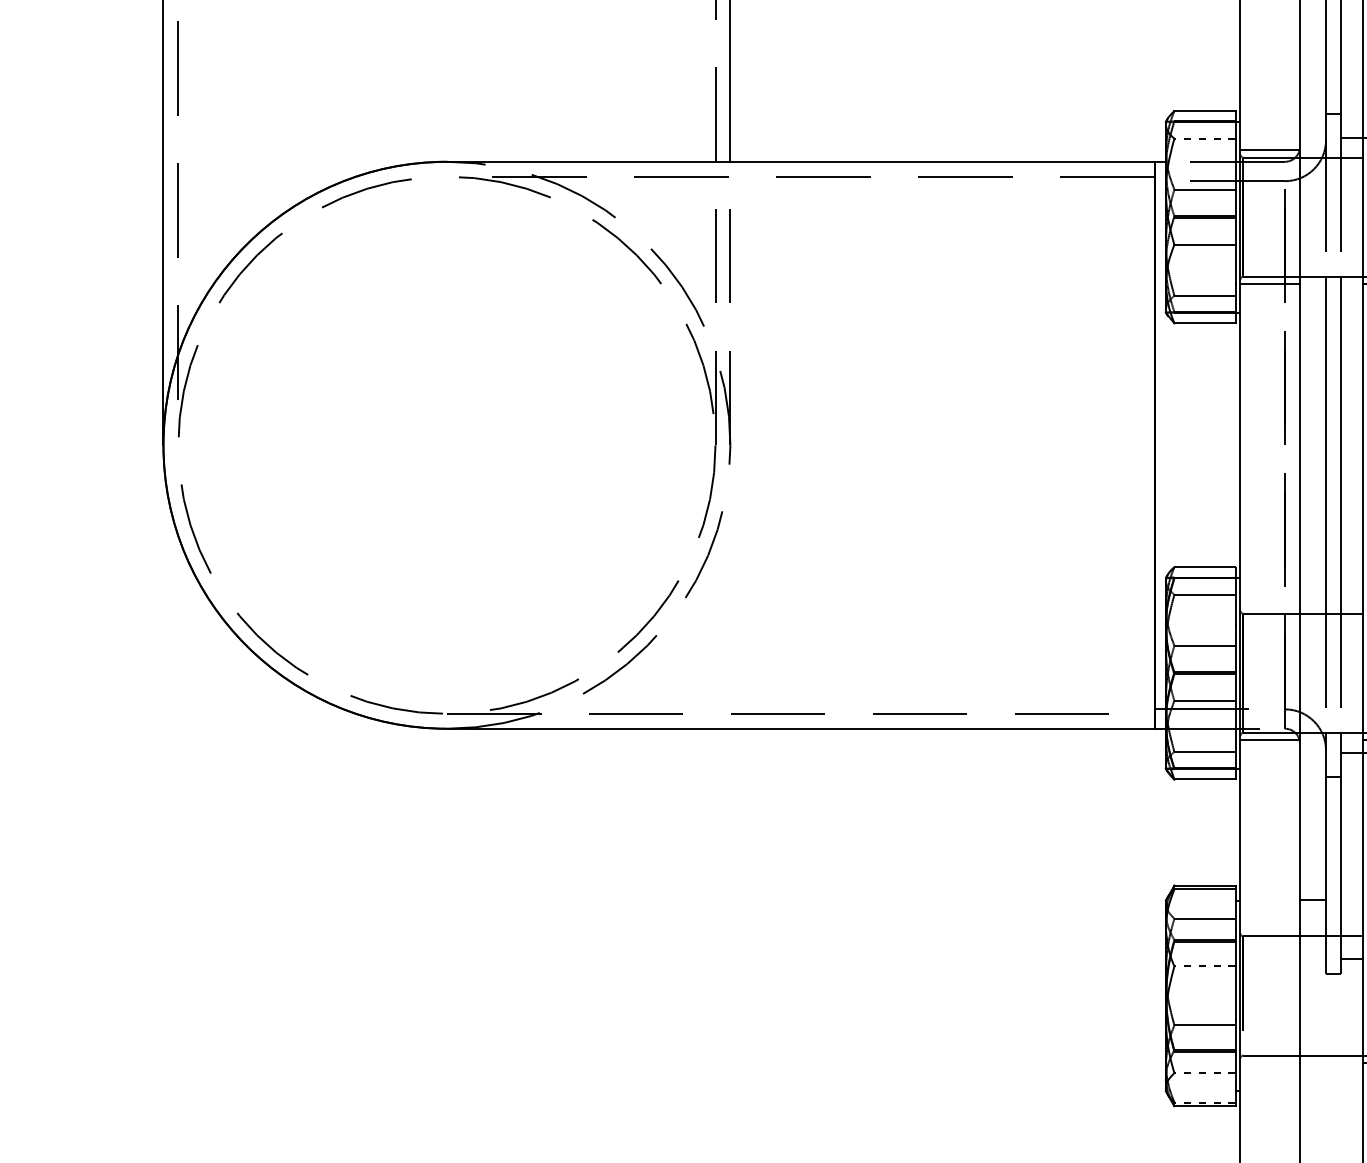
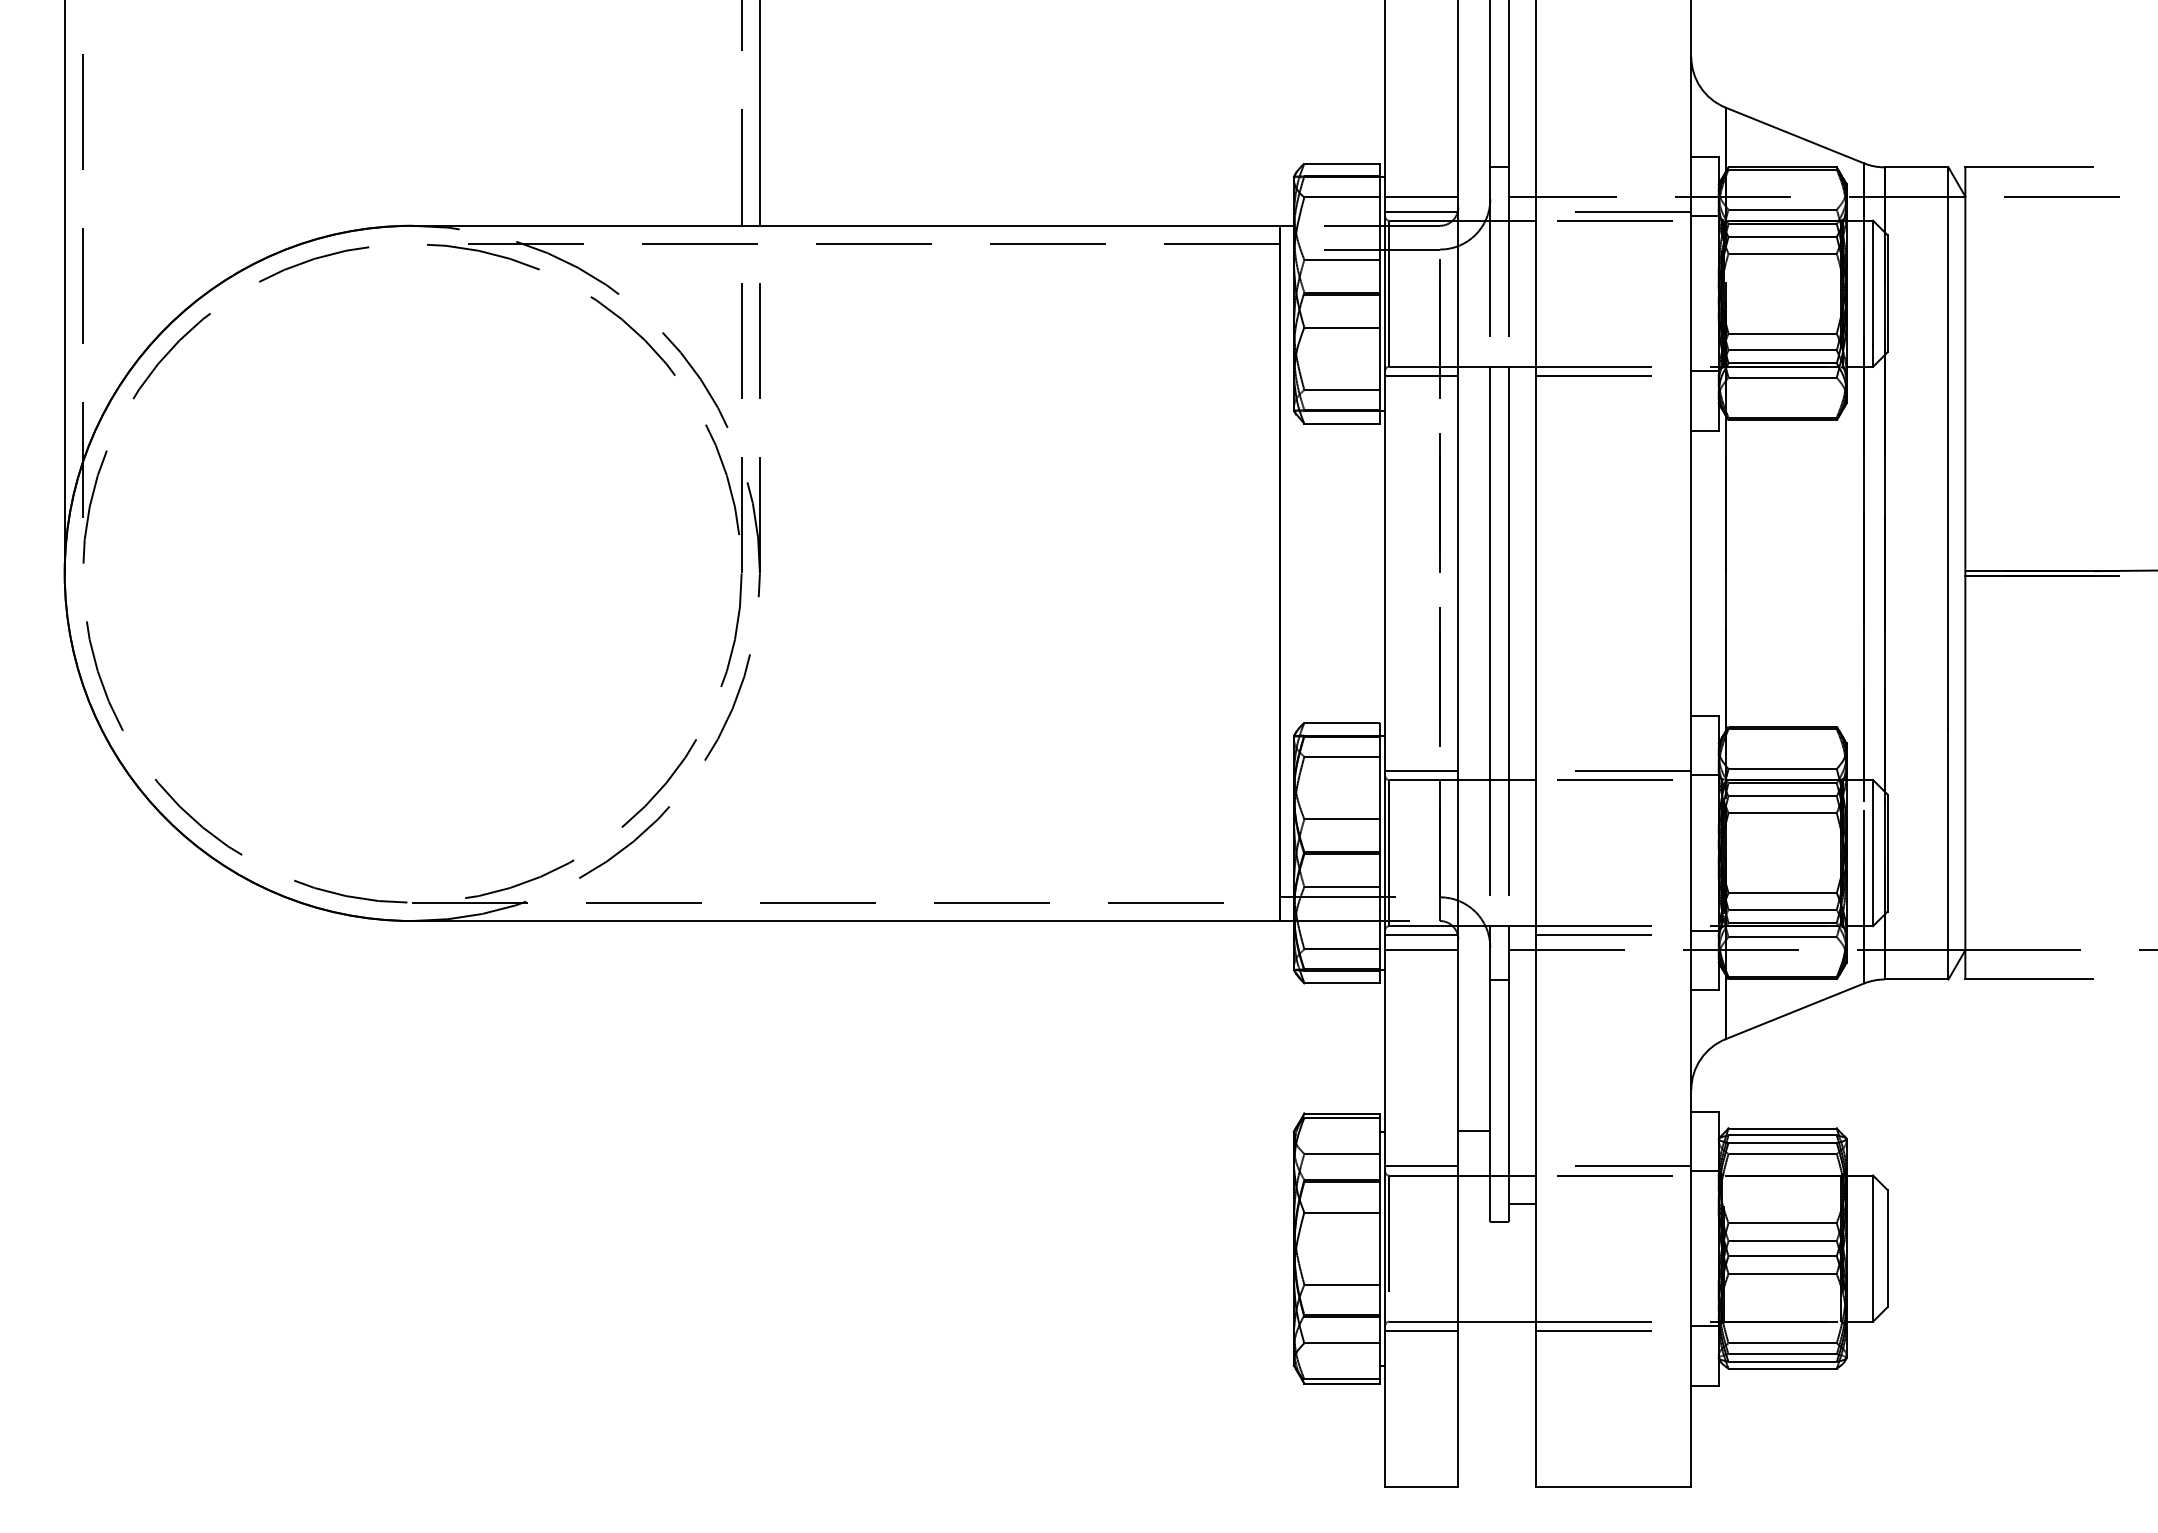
line: (1269, 137) -> (1421, 196), added
line: (1205, 138) -> (1342, 197), dashed -> solid
line: (1269, 605) -> (1421, 770), added
line: (1269, 752) -> (1421, 950), added
line: (1269, 928) -> (1421, 1166), added
line: (1205, 966) -> (1342, 1212), dashed -> solid
line: (1269, 1062) -> (1421, 1330), added
line: (1205, 1073) -> (1342, 1343), dashed -> solid
line: (1205, 1102) -> (1342, 1379), dashed -> solid

